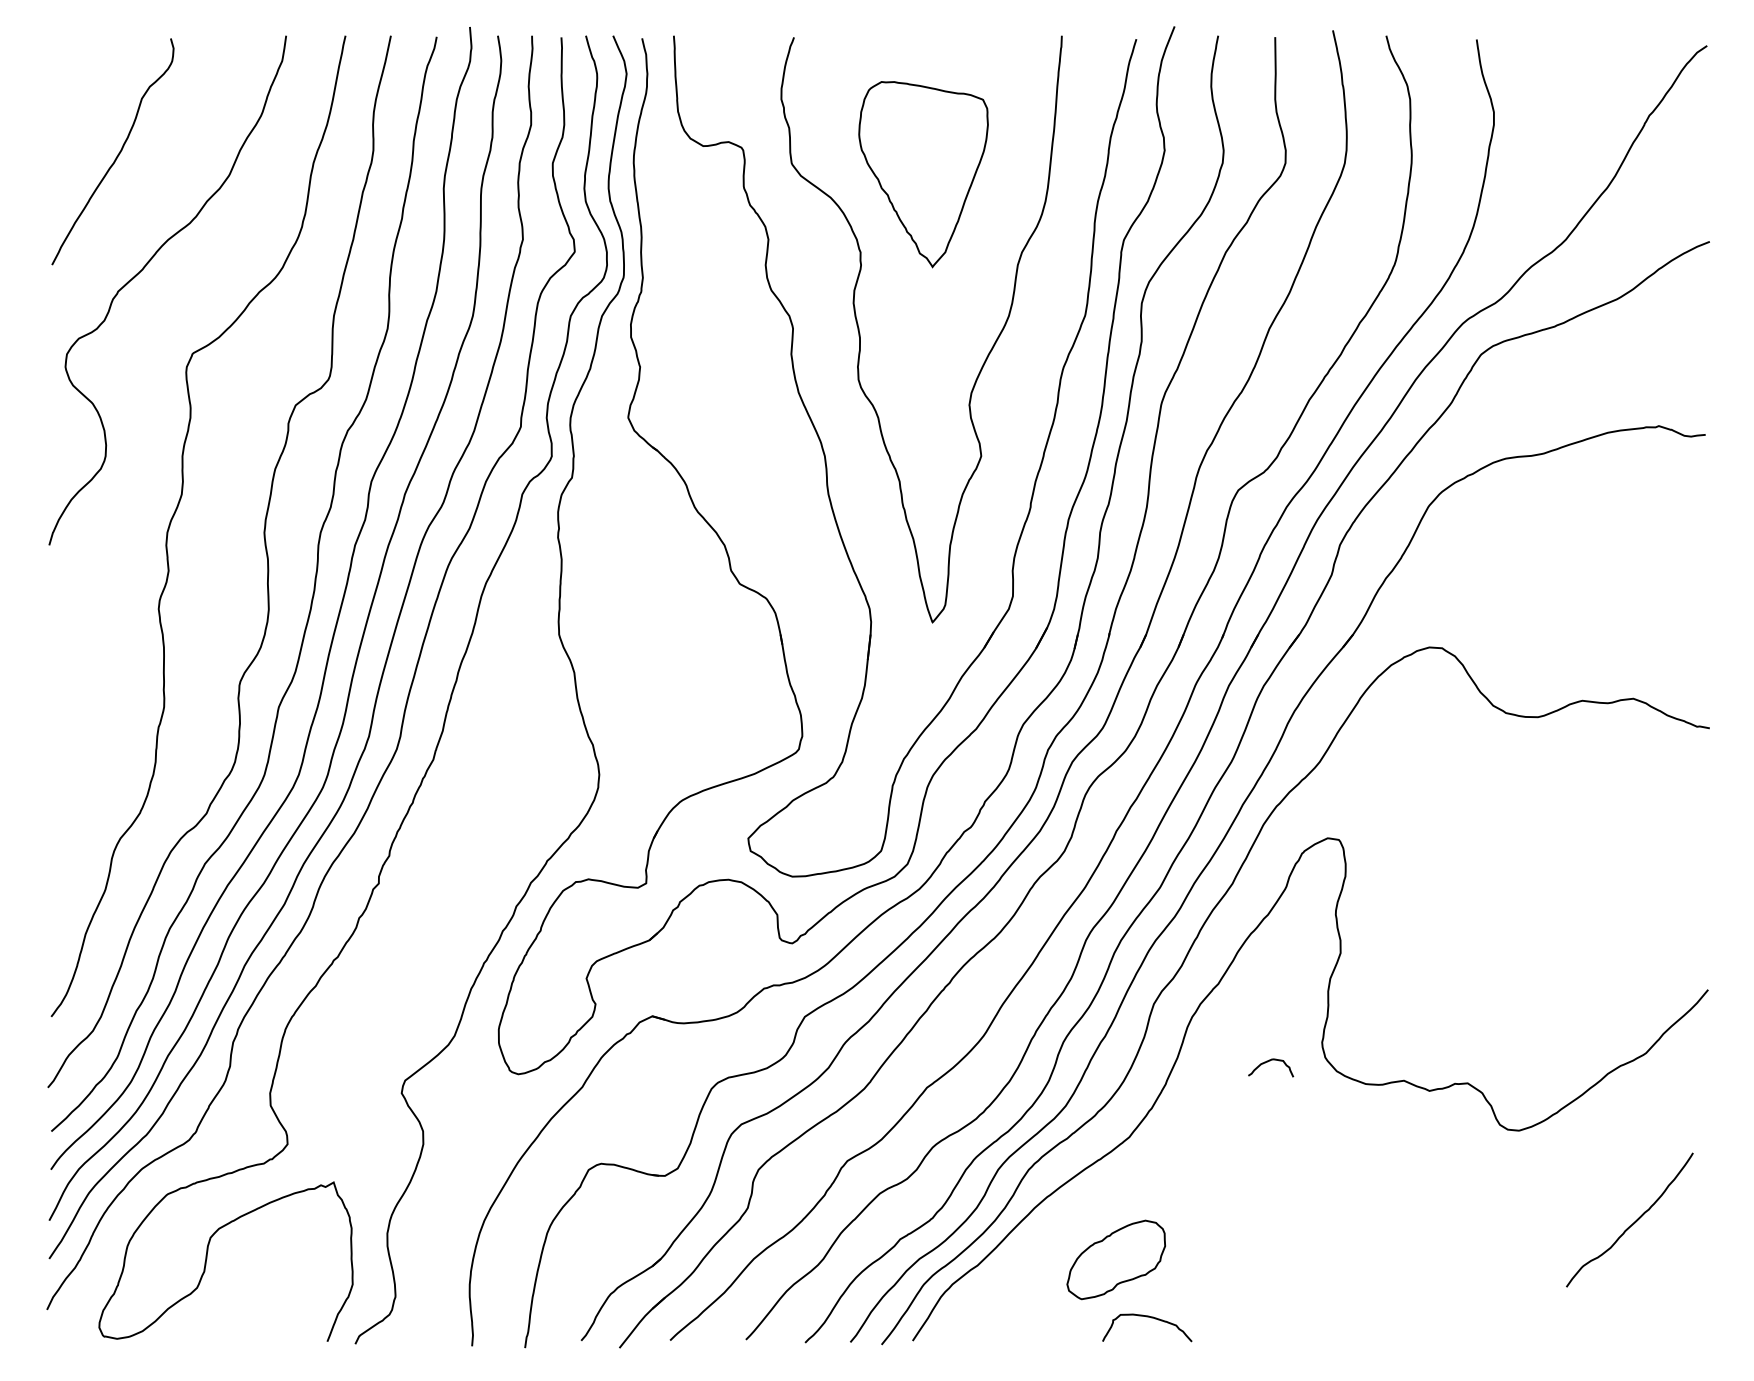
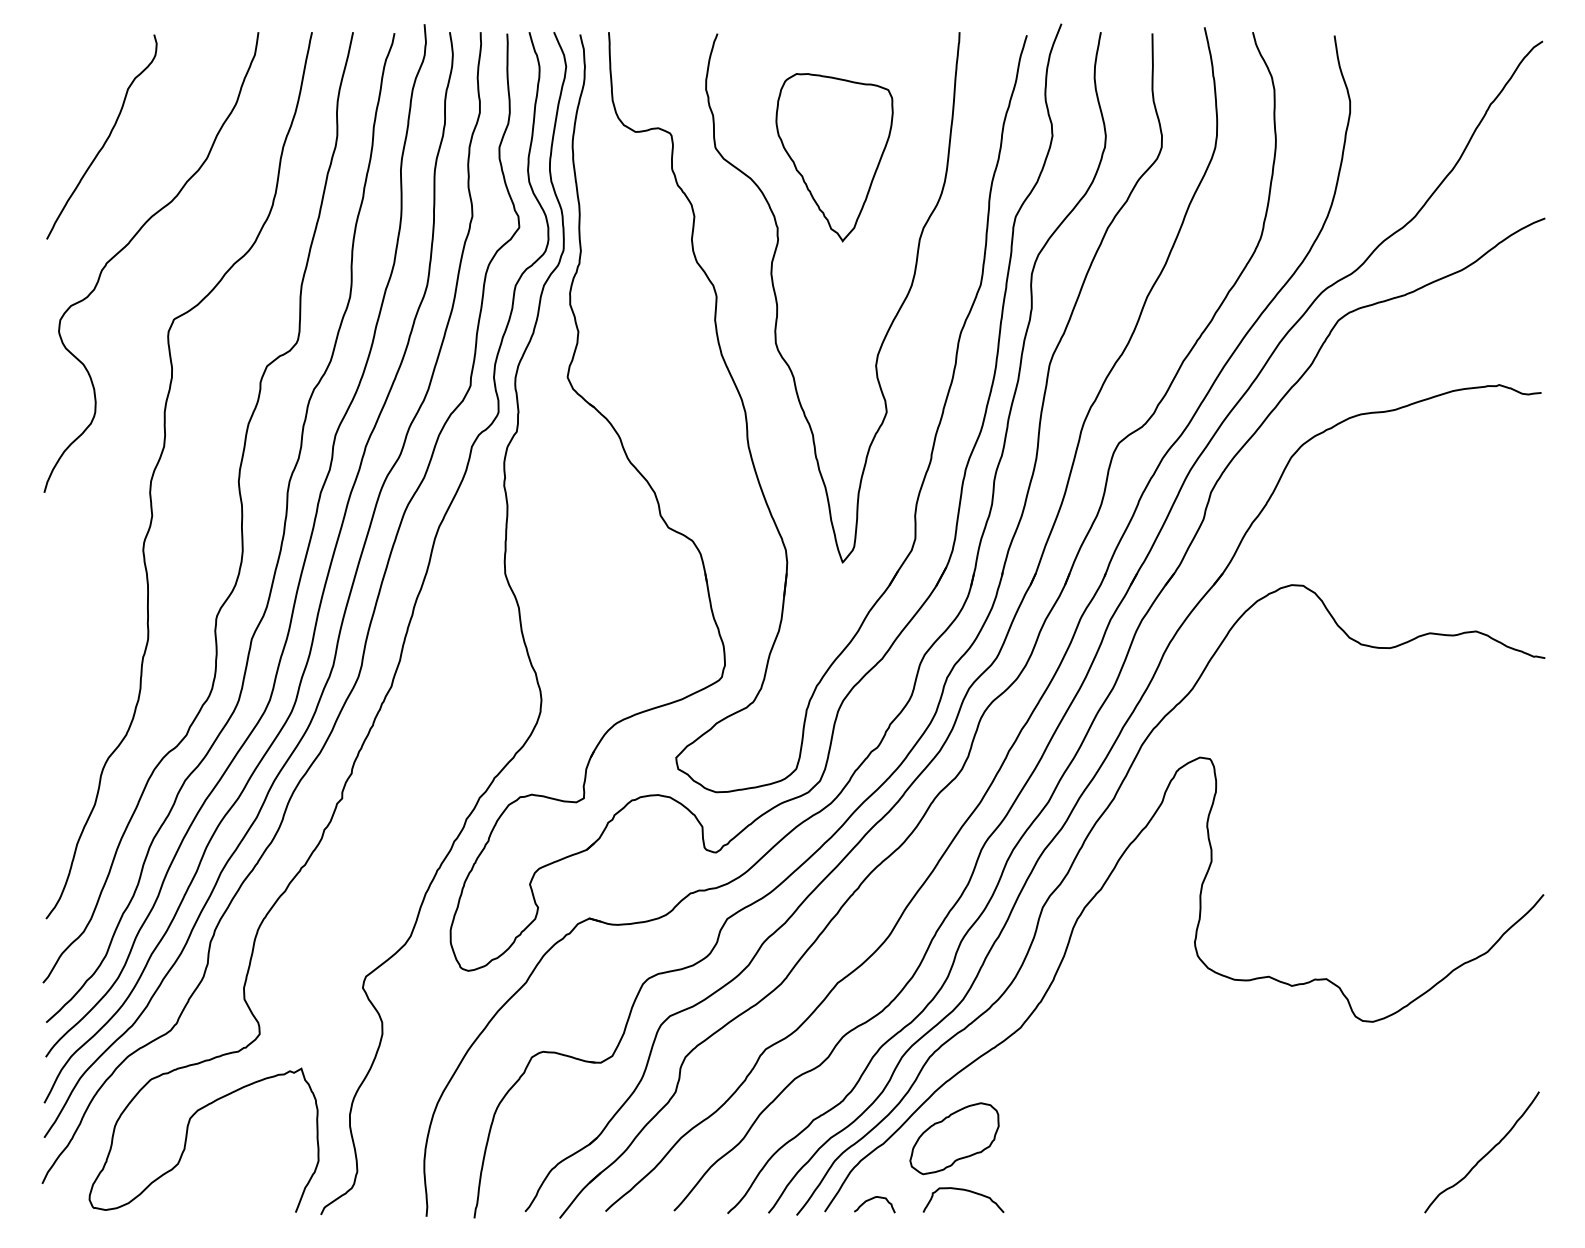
curve: (1270, 1061) -> (874, 1198), moved
curve: (1633, 1222) -> (1485, 1154), moved
part: (1115, 1259) -> (953, 1138), moved
curve: (1151, 1318) -> (967, 1191), moved

